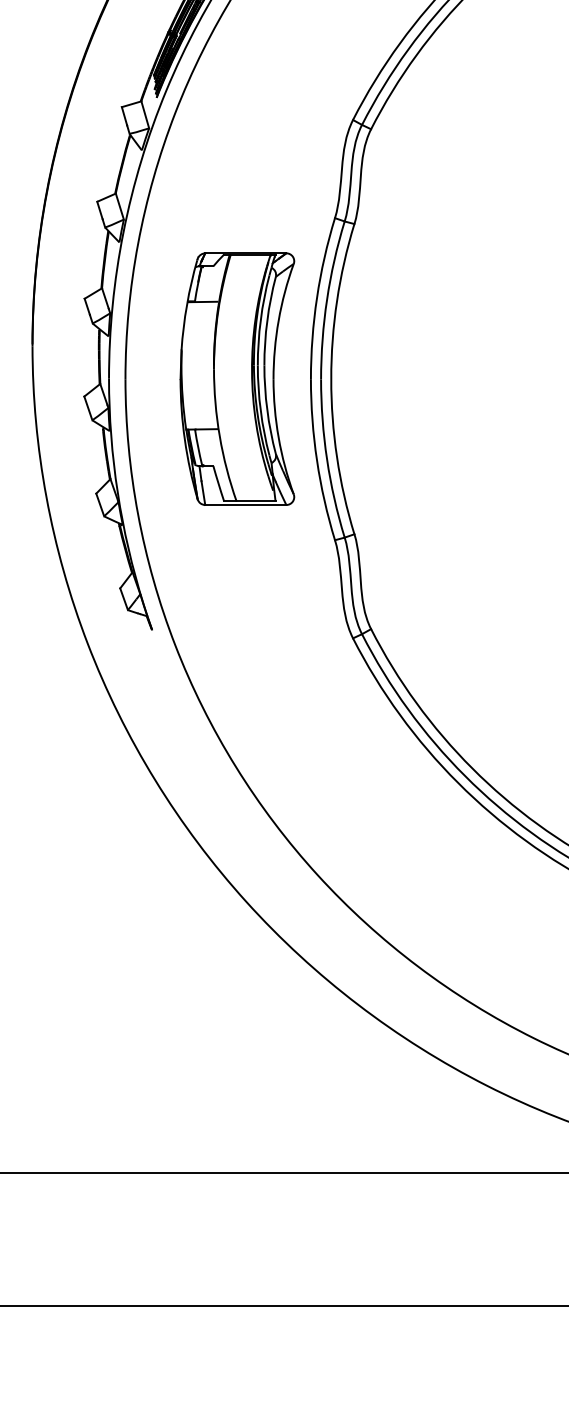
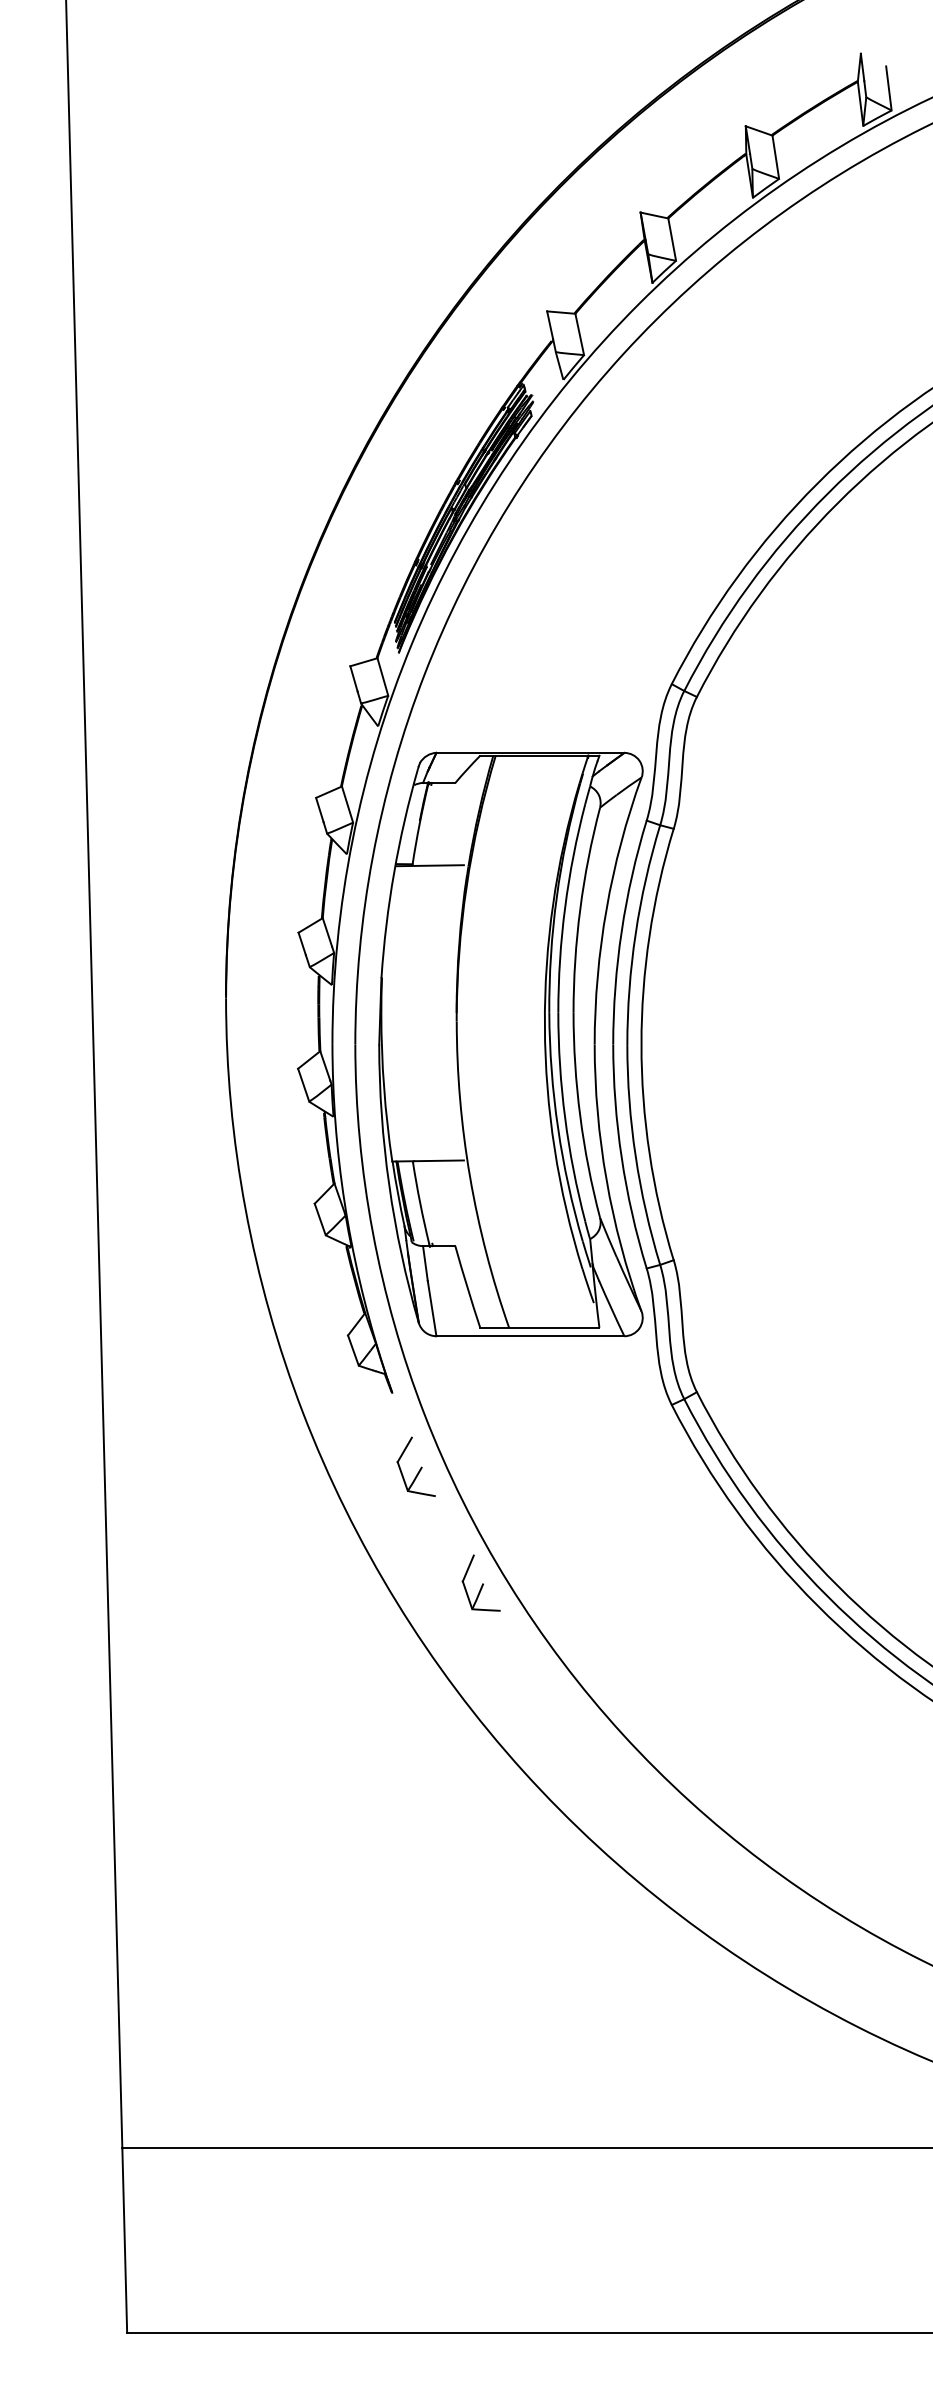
part: (237, 379) -> (510, 1044), size x1.67
part: (168, 682) -> (415, 1466), added
part: (215, 766) -> (480, 1582), added

